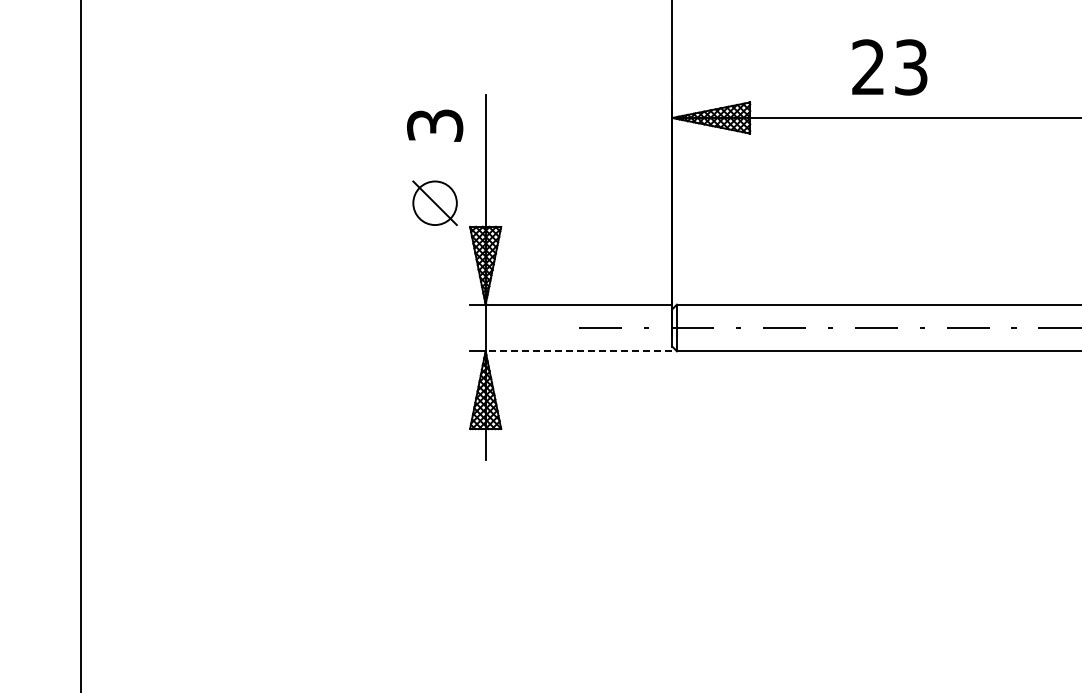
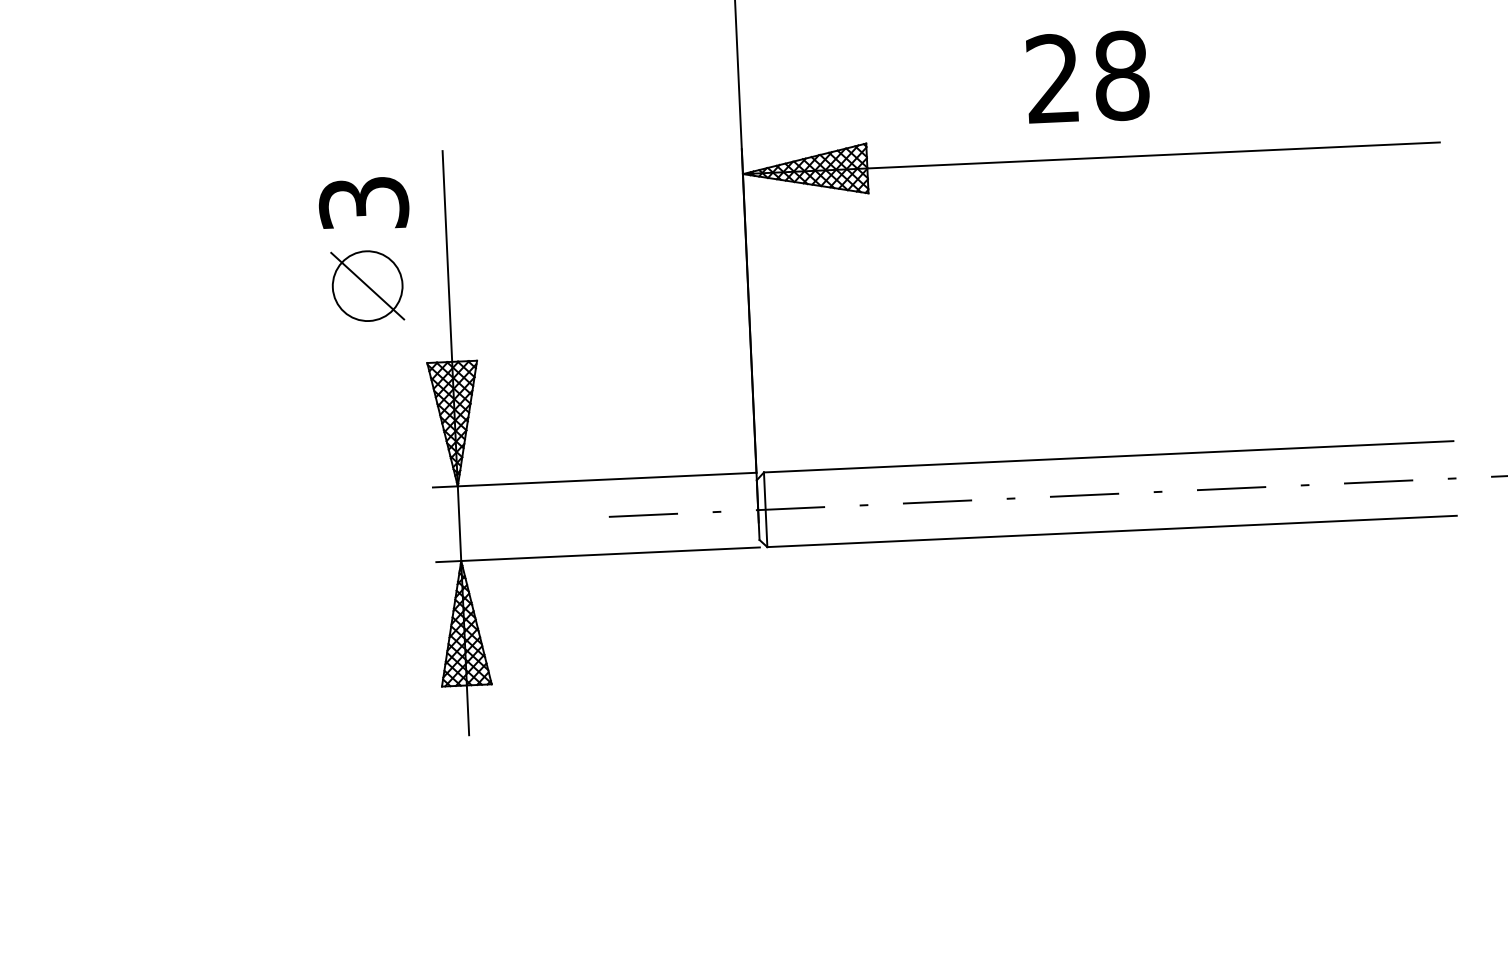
text: (911, 67) -> (1122, 75), 23 -> 28
part: (434, 203) -> (366, 286), moved
line: (578, 351) -> (609, 554), dashed -> solid

